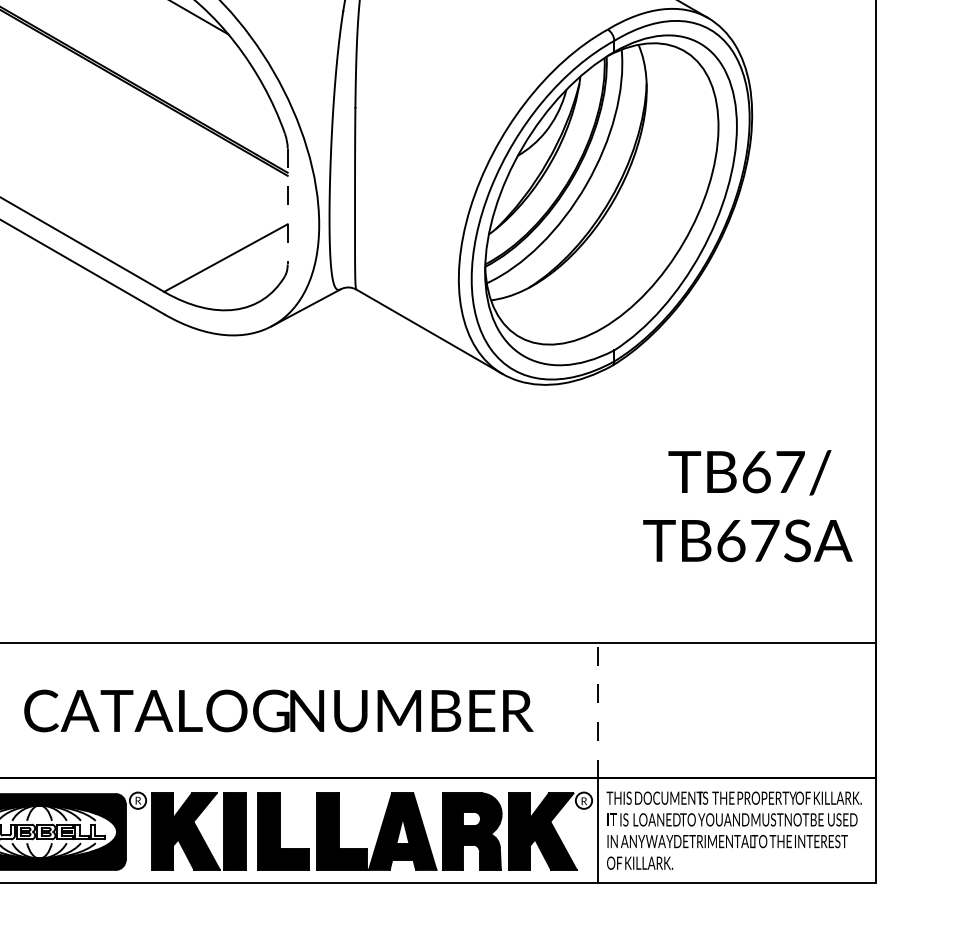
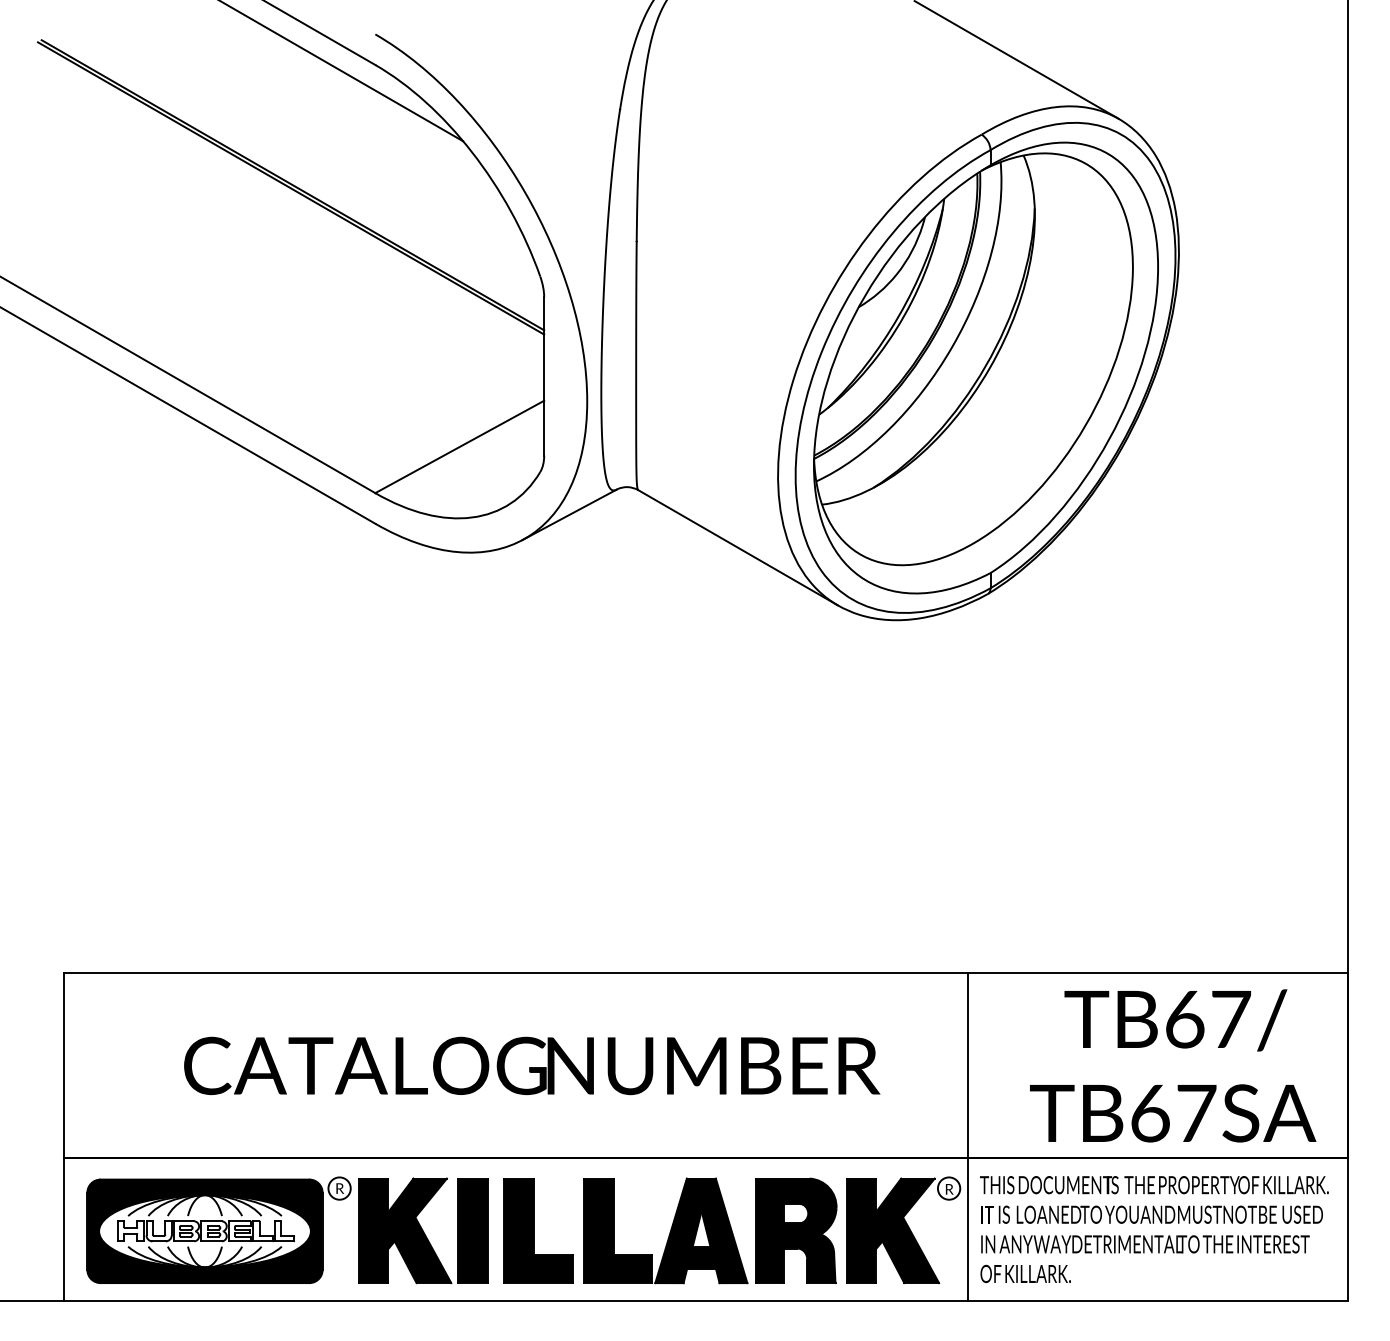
line: (287, 207) -> (544, 377), dashed -> solid
text: (748, 505) -> (1173, 1065), moved
line: (597, 710) -> (967, 1065), dashed -> solid

